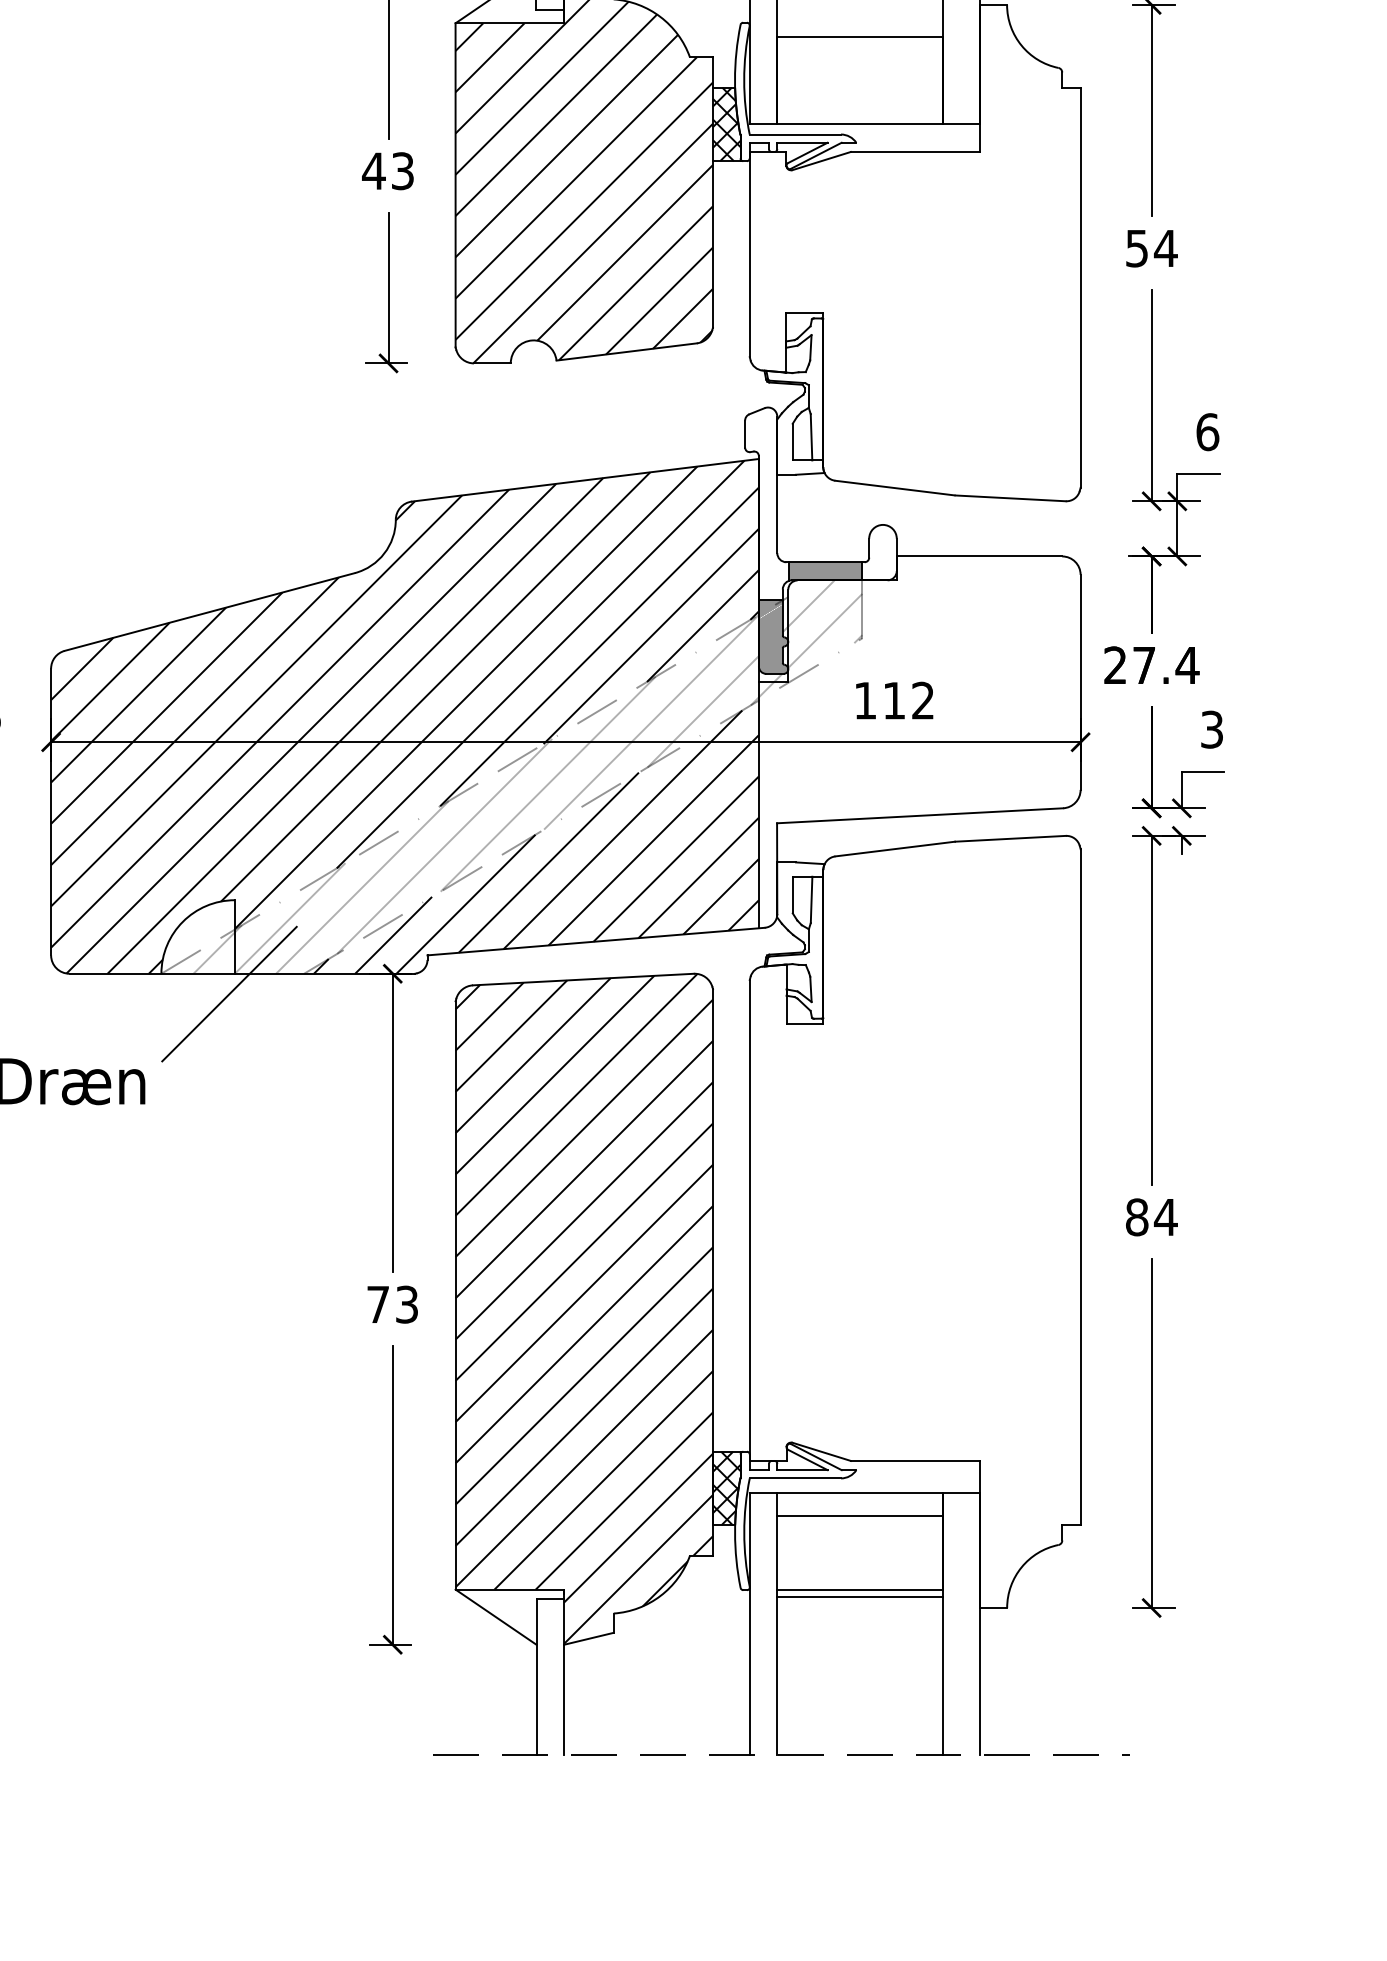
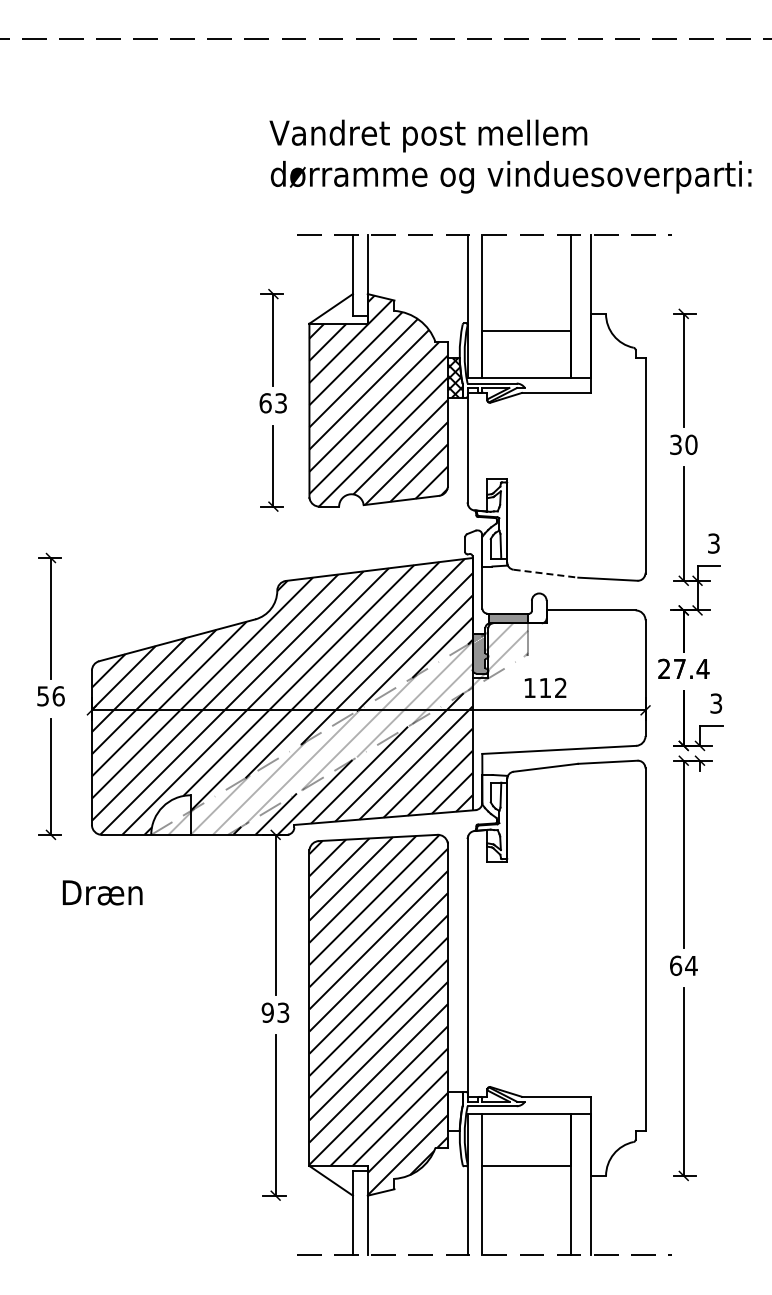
text: (373, 171) -> (265, 403), 43 -> 63
text: (1151, 247) -> (683, 444), 54 -> 30
text: (1208, 431) -> (714, 543), 6 -> 3
line: (896, 487) -> (546, 573), solid -> dashed
line: (228, 993) -> (187, 845), removed
text: (1138, 1216) -> (676, 965), 84 -> 64
text: (377, 1304) -> (267, 1012), 73 -> 93
hatch: (725, 1488) -> (454, 1111), removed
line: (859, 1516) -> (526, 1126), removed
line: (859, 1596) -> (526, 1169), removed

